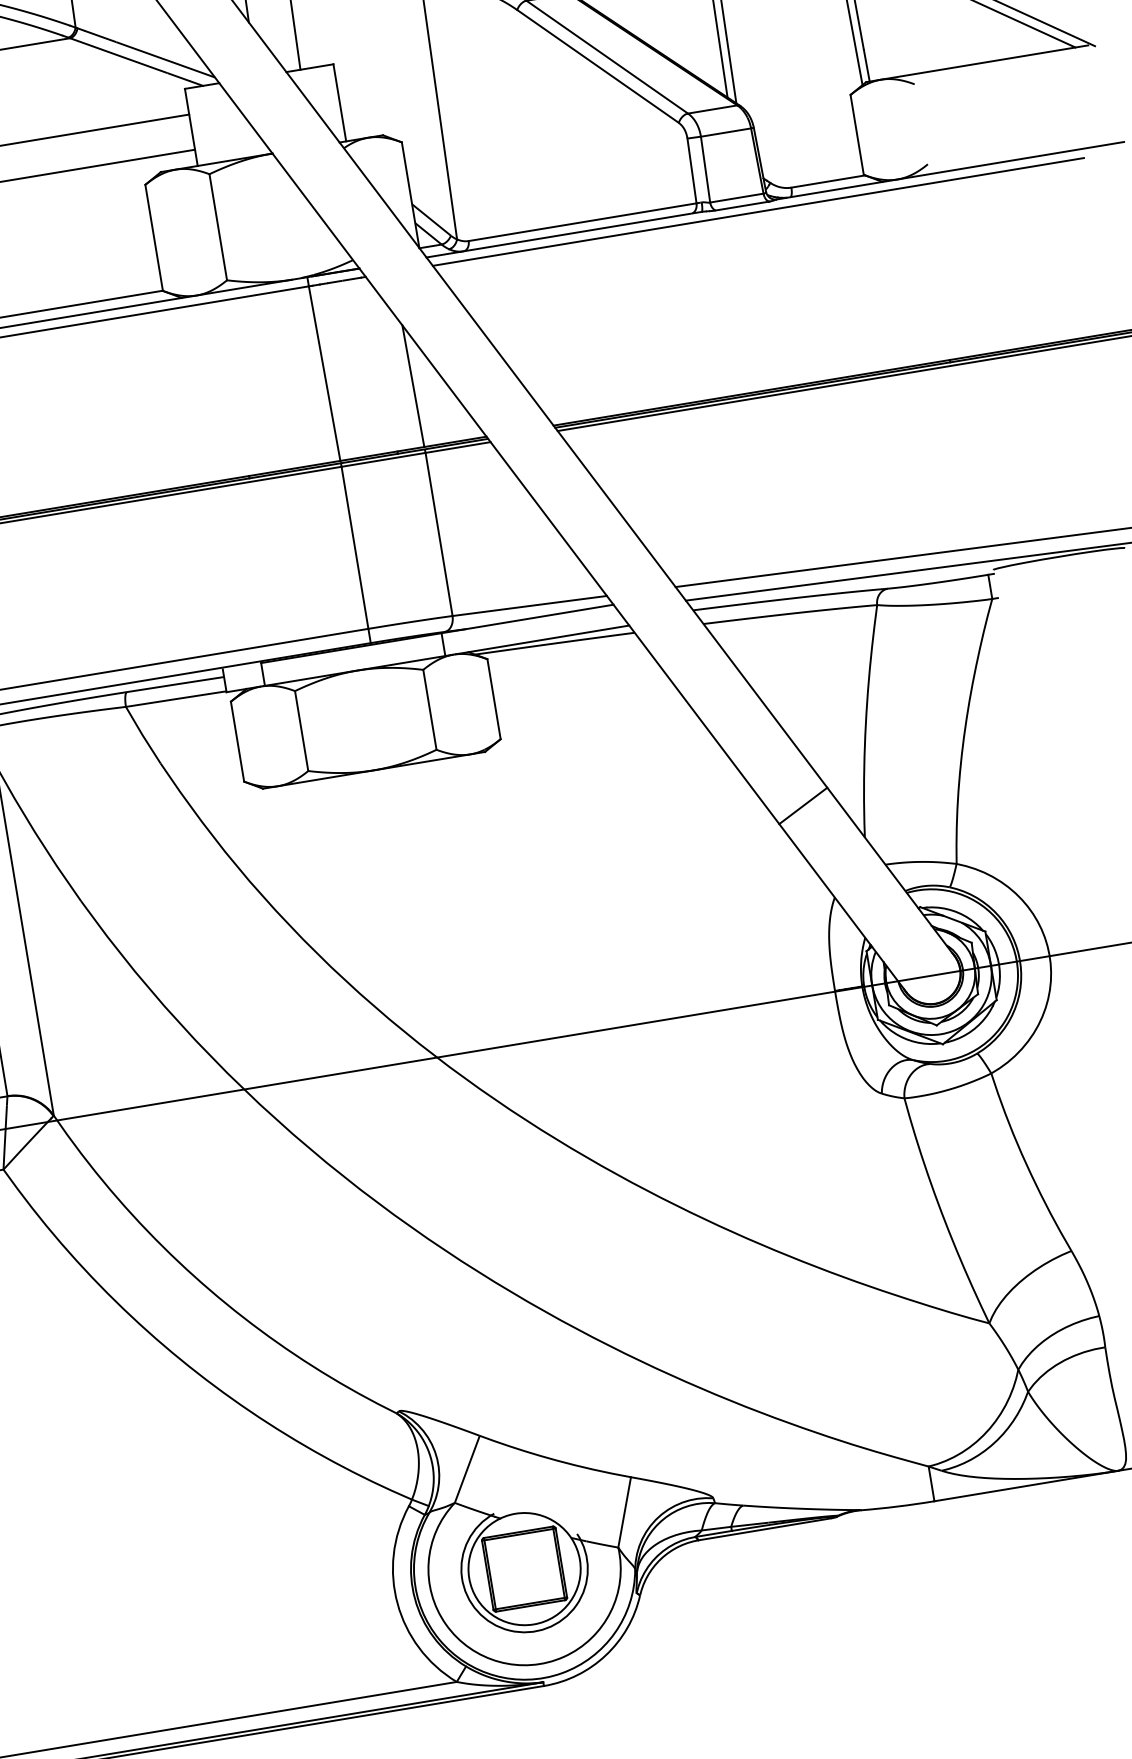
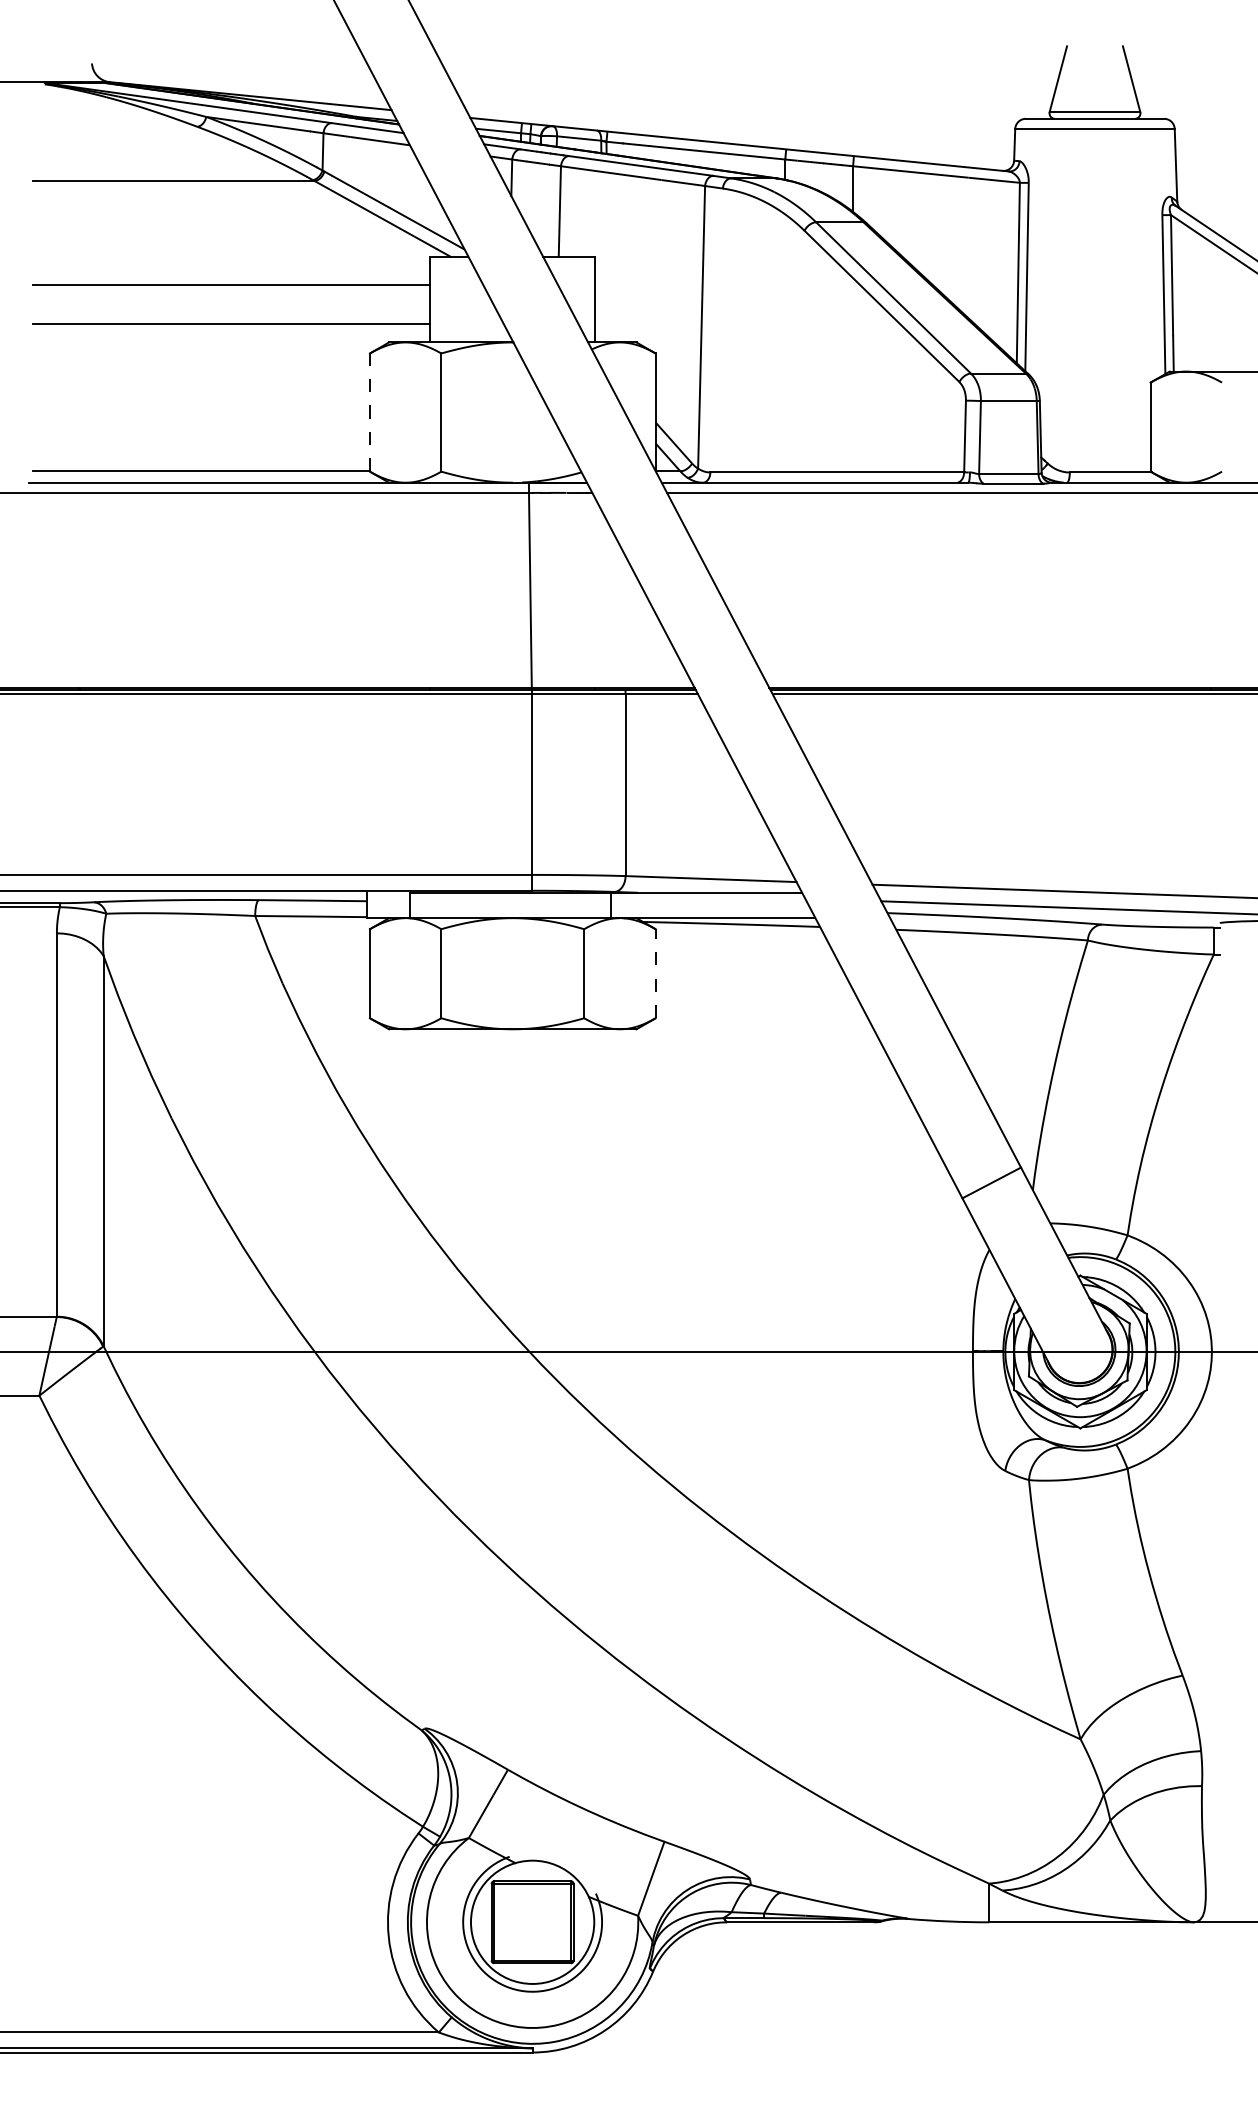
line: (153, 237) -> (369, 412), solid -> dashed
line: (413, 385) -> (624, 619), removed
line: (493, 699) -> (655, 973), solid -> dashed
line: (803, 805) -> (991, 1182), moved

